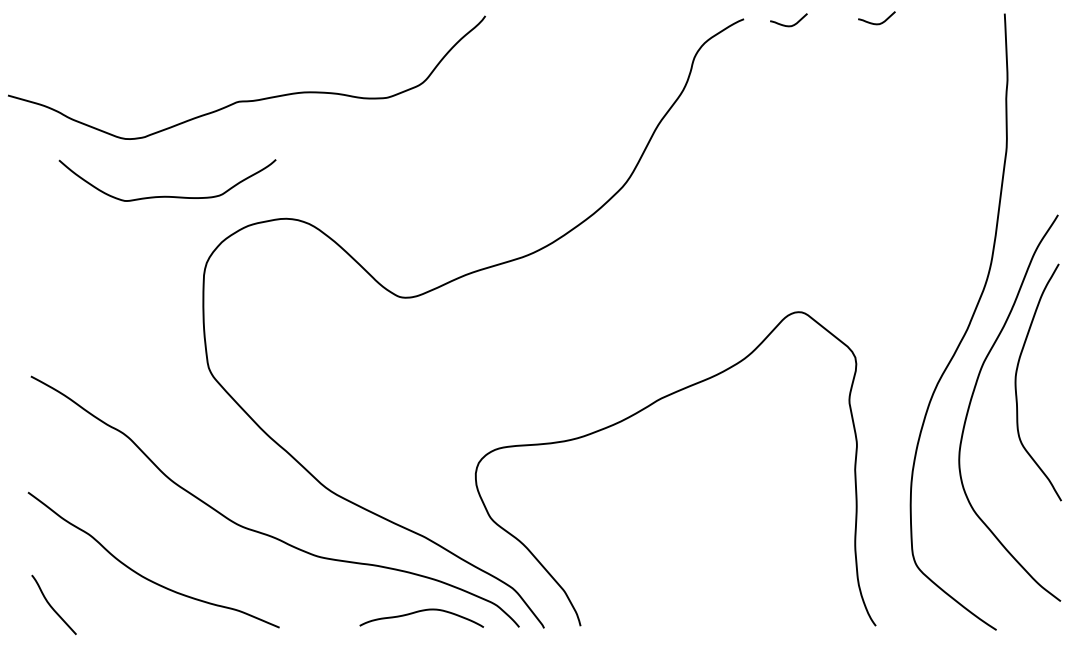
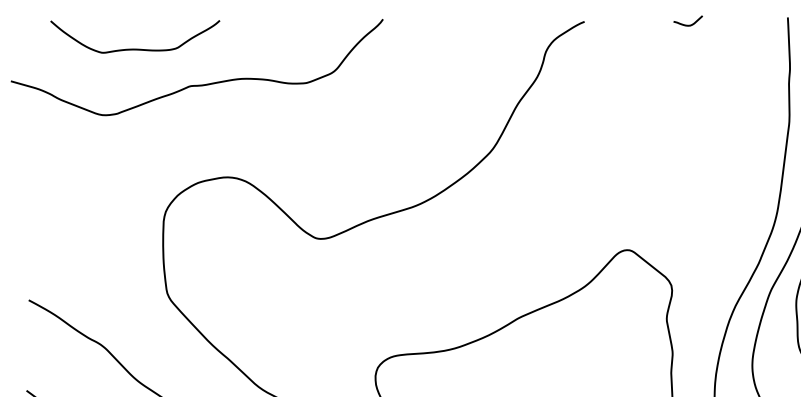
curve: (788, 25) -> (619, 26), removed
curve: (167, 195) -> (135, 48), moved

